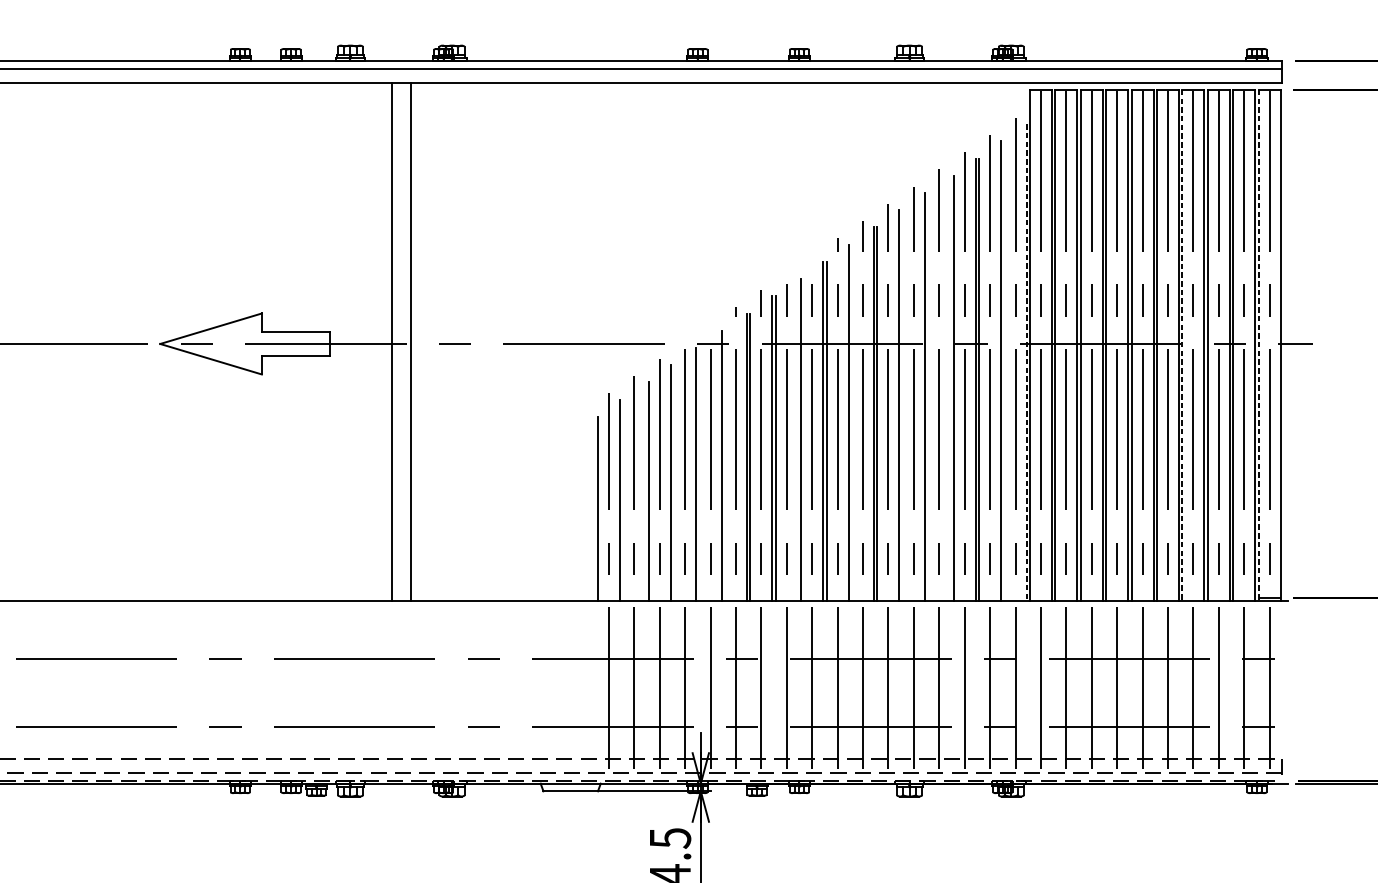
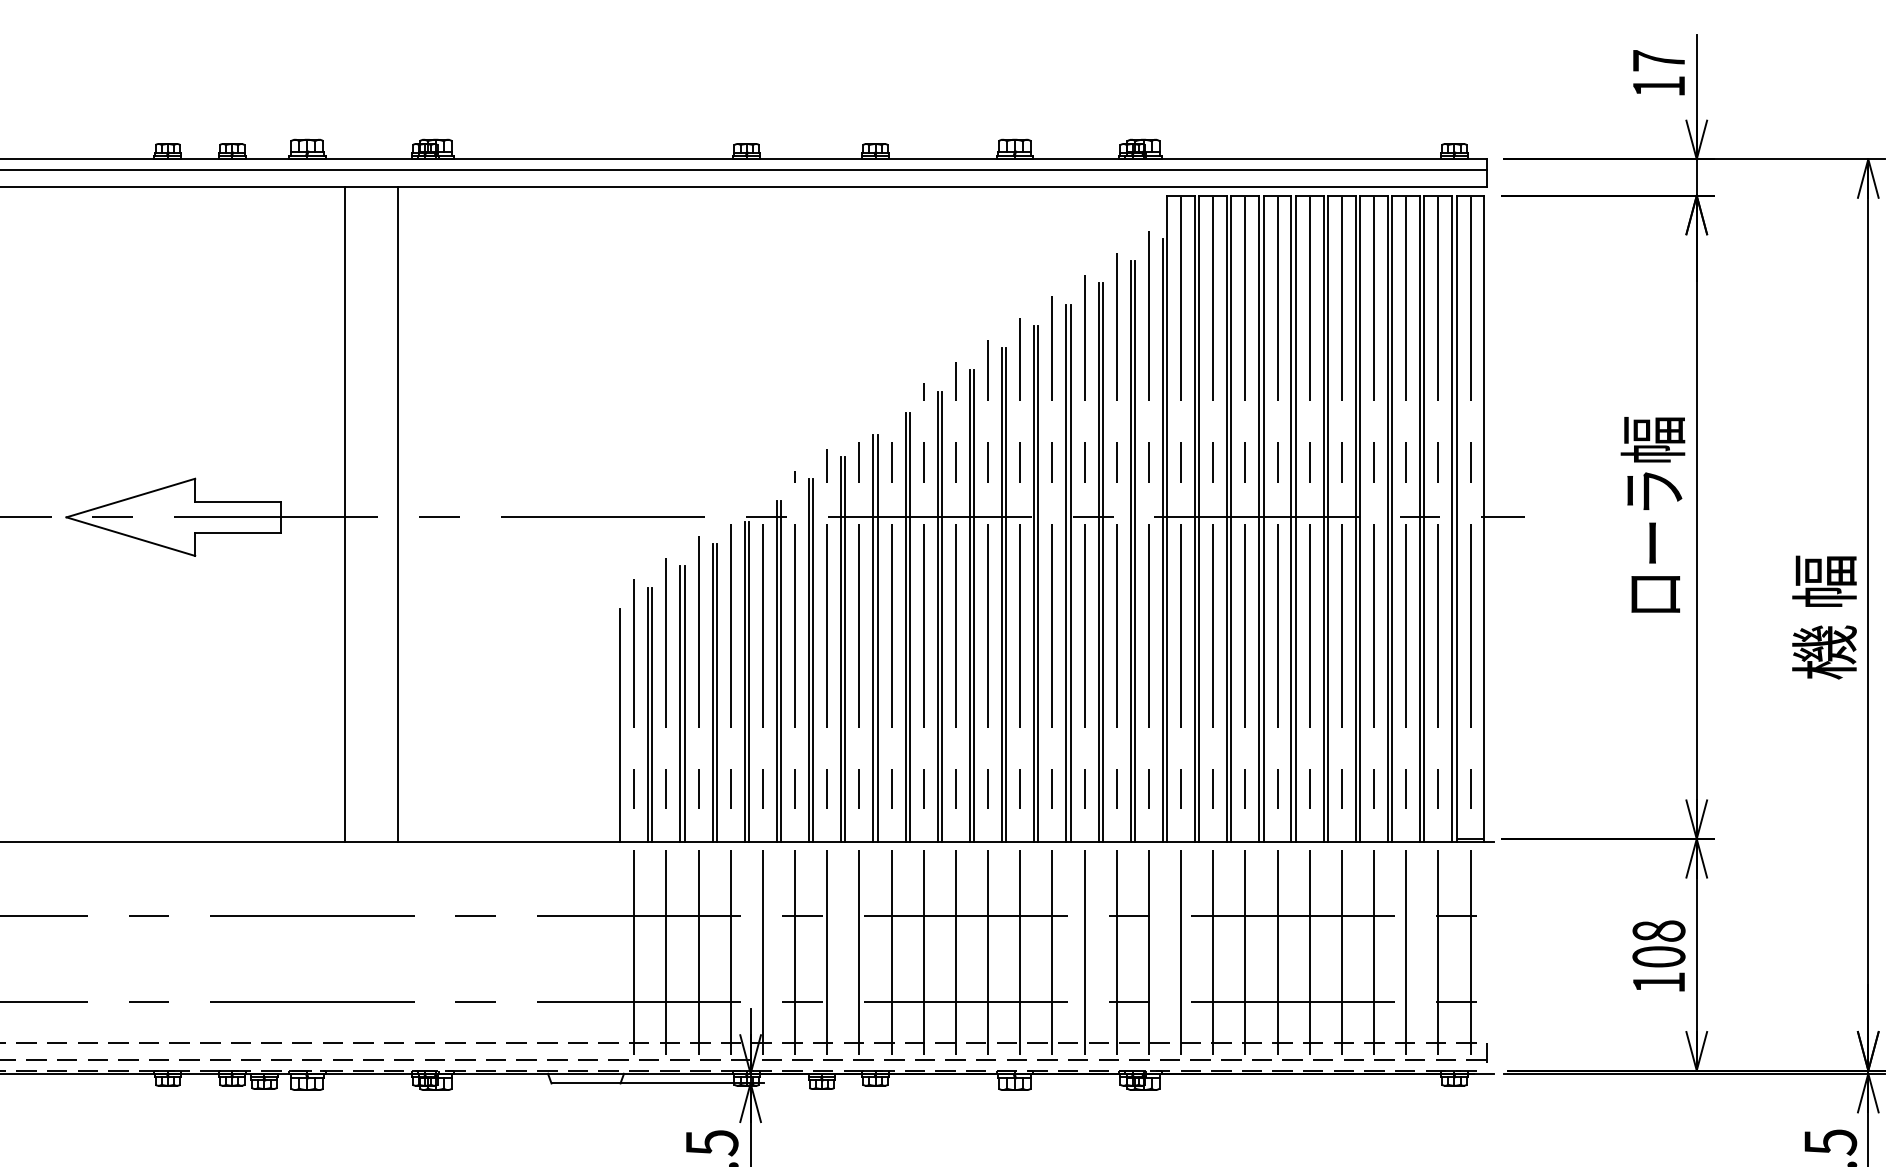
line: (392, 341) -> (398, 514), moved
line: (410, 341) -> (344, 514), moved
line: (1182, 345) -> (1360, 519), dashed -> solid
line: (1258, 345) -> (1456, 519), dashed -> solid
line: (1026, 363) -> (1162, 541), dashed -> solid
line: (1004, 370) -> (1134, 551), added
line: (950, 388) -> (1066, 573), added
line: (928, 397) -> (1038, 584), added
line: (903, 405) -> (1006, 595), added
line: (851, 422) -> (941, 616), added
line: (797, 439) -> (873, 638), added
line: (725, 465) -> (781, 671), added
line: (699, 474) -> (748, 682), added
line: (673, 483) -> (716, 693), added
line: (645, 491) -> (680, 703), added
line: (623, 499) -> (652, 714), added

